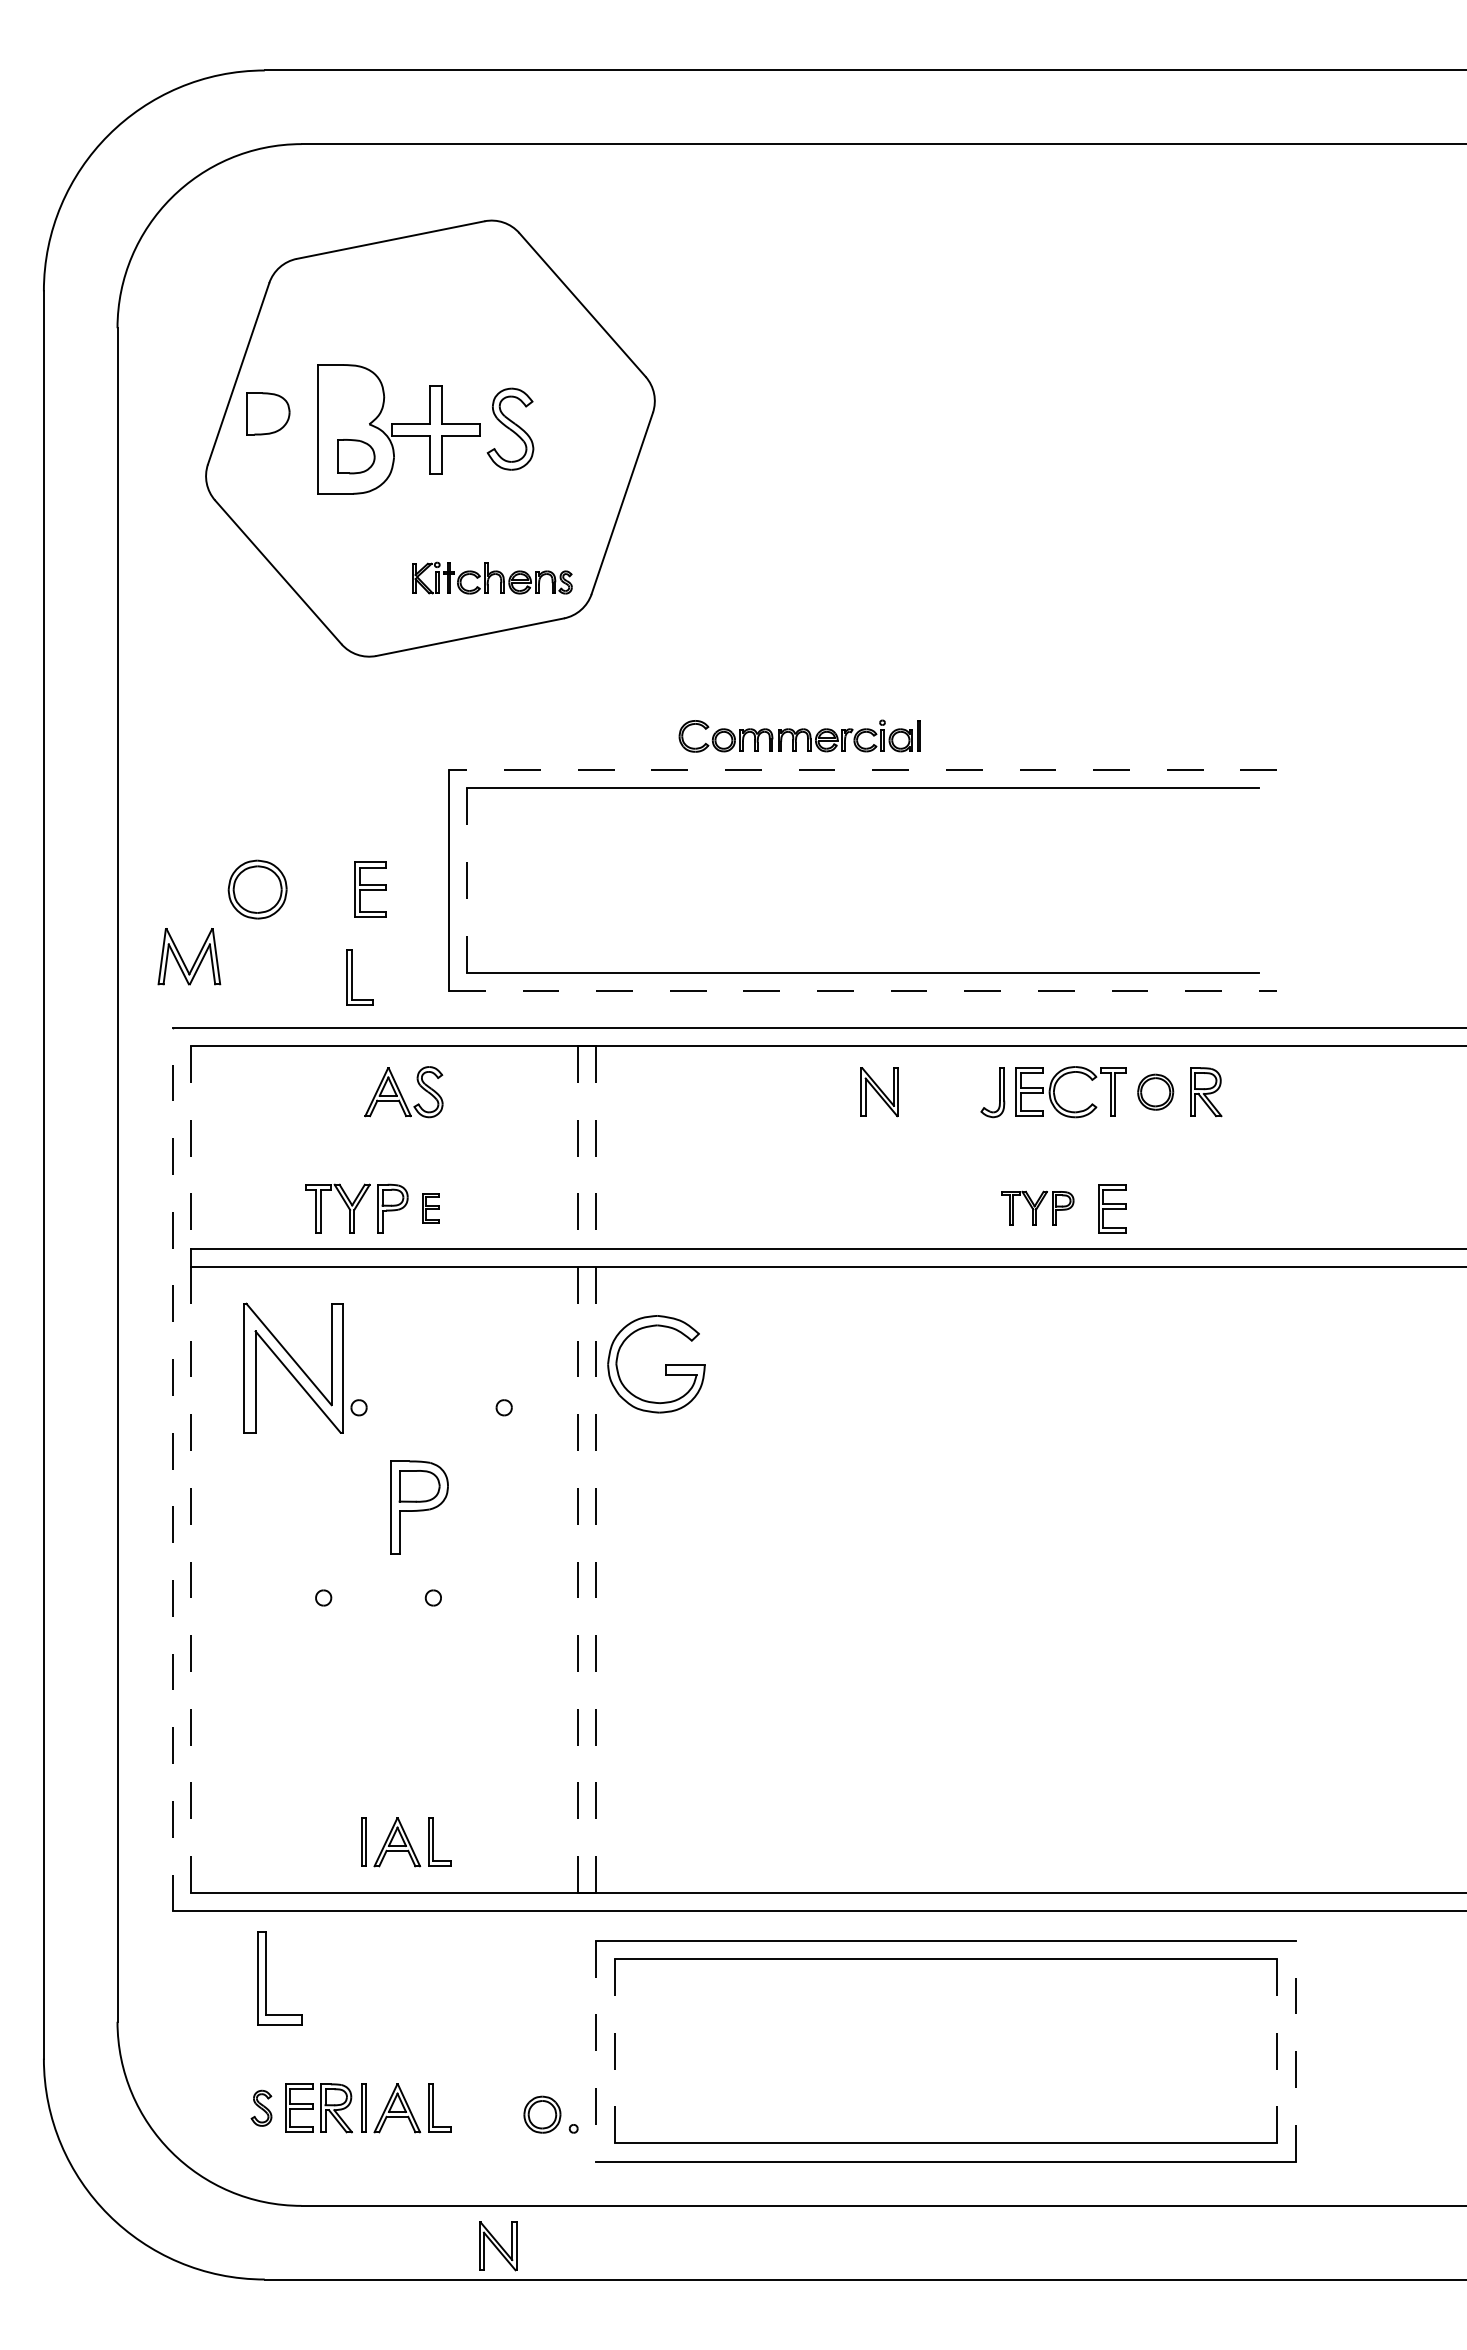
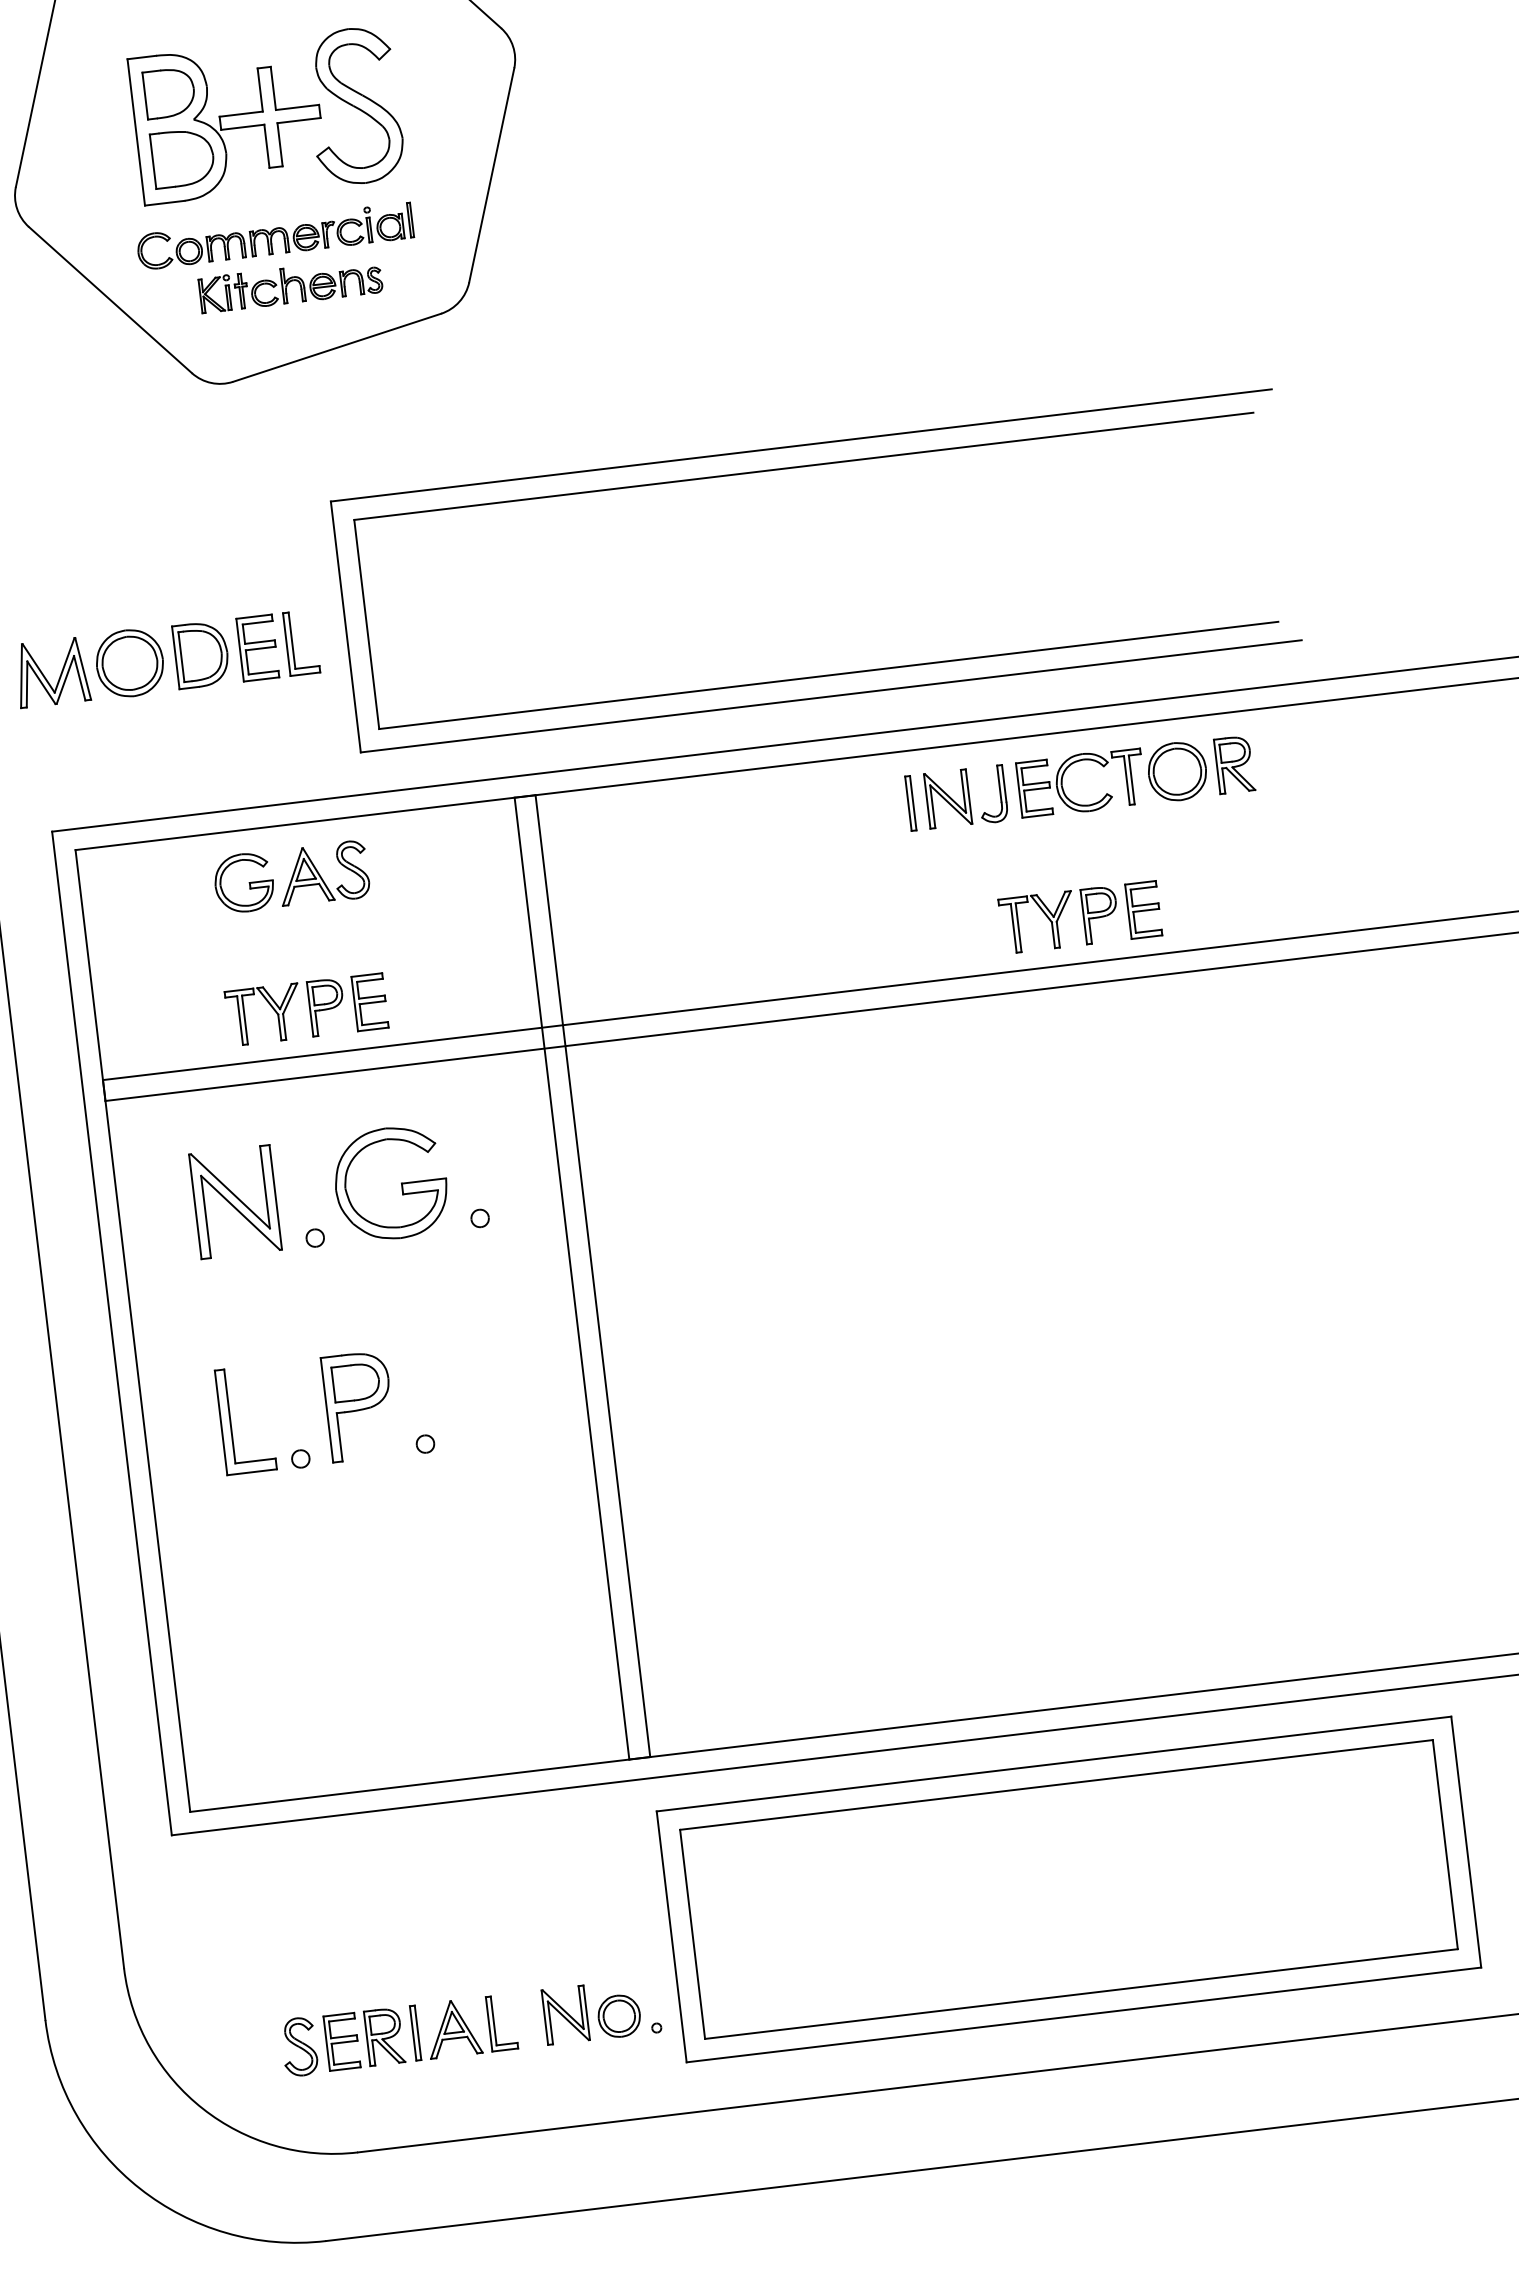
part: (268, 413) -> (169, 92), moved
part: (510, 428) -> (354, 105), size x1.67
part: (356, 456) -> (183, 157), size x1.43
part: (492, 577) -> (290, 284), moved
part: (799, 735) -> (274, 235), moved
line: (862, 770) -> (800, 446), dashed -> solid
line: (467, 880) -> (367, 624), dashed -> solid
part: (320, 889) -> (201, 654), added
part: (195, 959) -> (59, 674), moved
part: (352, 977) -> (293, 643), moved
line: (863, 990) -> (831, 695), dashed -> solid
part: (920, 1091) -> (910, 802), added
part: (334, 1092) -> (244, 883), added
part: (879, 1092) -> (947, 799), moved
part: (1155, 1092) -> (1177, 772), size x1.43
part: (431, 1208) -> (370, 1001), size x1.67
part: (1037, 1208) -> (1058, 919), size x1.43
part: (665, 1364) -> (401, 1182), moved
part: (293, 1368) -> (235, 1202), size x0.71
line: (172, 1469) -> (111, 1333), dashed -> solid
line: (191, 1469) -> (133, 1330), dashed -> solid
line: (596, 1469) -> (593, 1276), dashed -> solid
line: (577, 1470) -> (571, 1279), dashed -> solid
part: (419, 1507) -> (358, 1406), moved
part: (406, 1842) -> (428, 1725), removed
part: (266, 1978) -> (230, 1421), moved
line: (1277, 2050) -> (1445, 1843), dashed -> solid
line: (1295, 2050) -> (1465, 1841), dashed -> solid
line: (596, 2051) -> (672, 1937), dashed -> solid
line: (614, 2051) -> (692, 1934), dashed -> solid
part: (261, 2108) -> (299, 2047), size x1.43
part: (498, 2246) -> (566, 2015), moved

